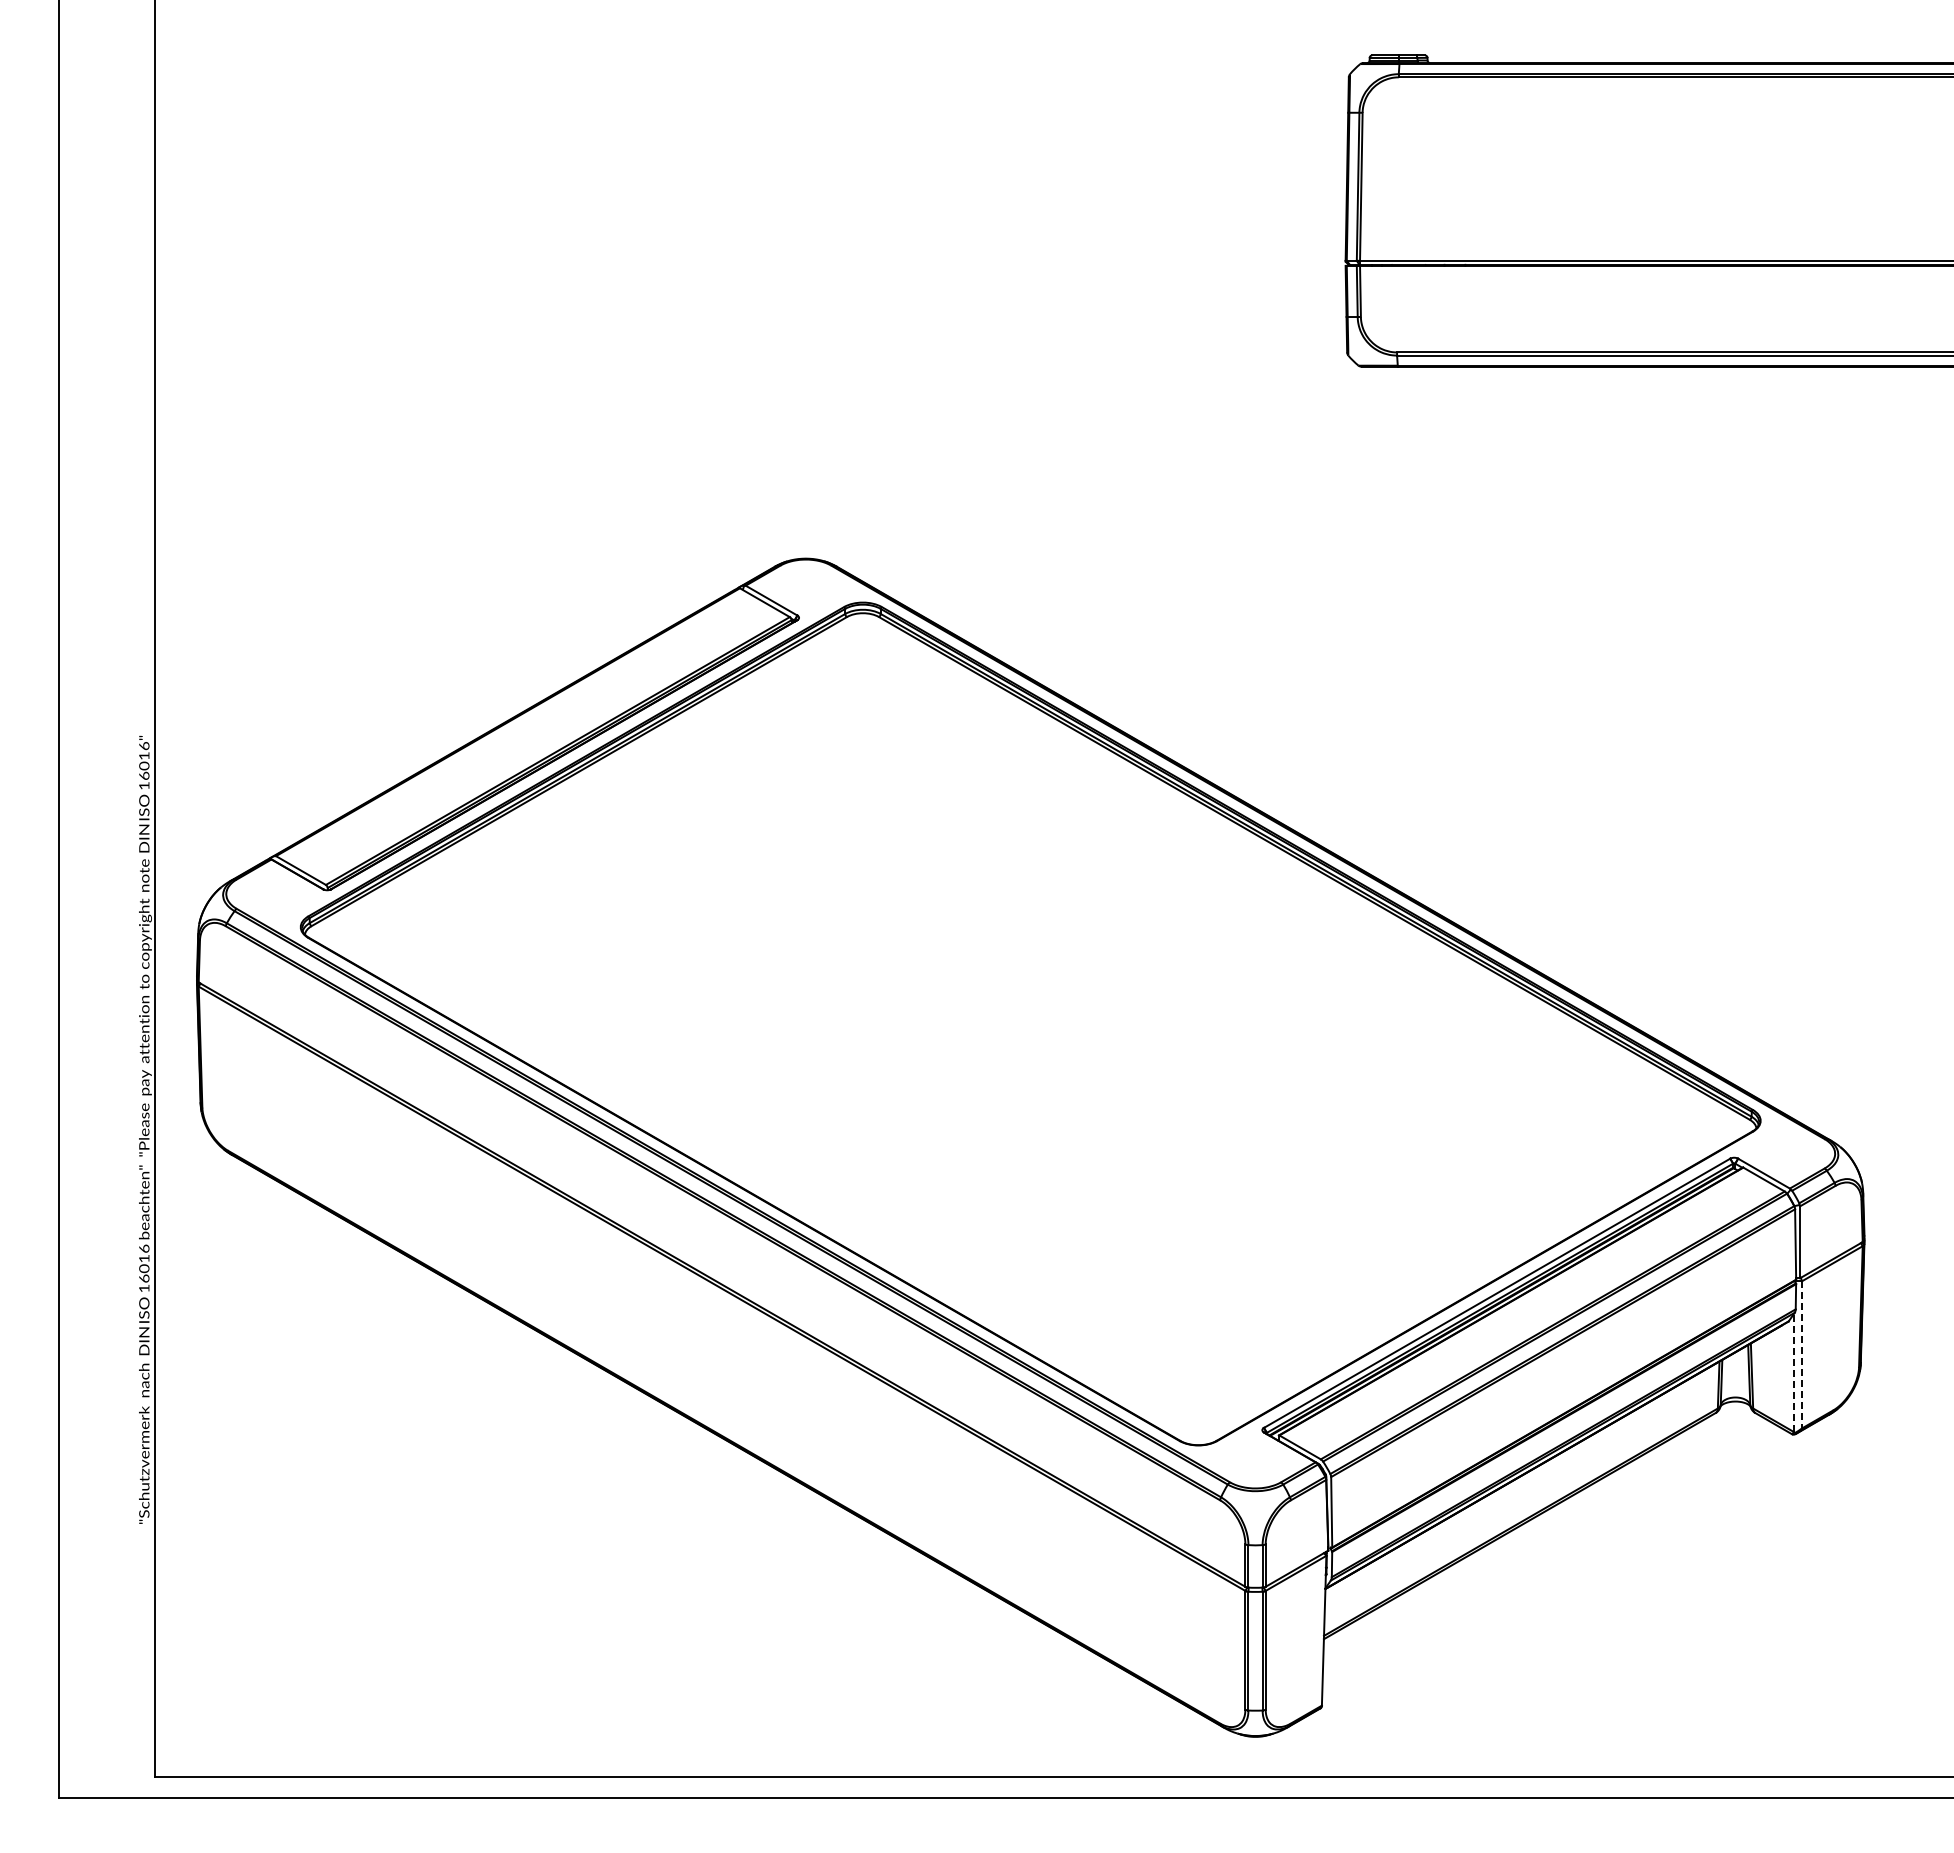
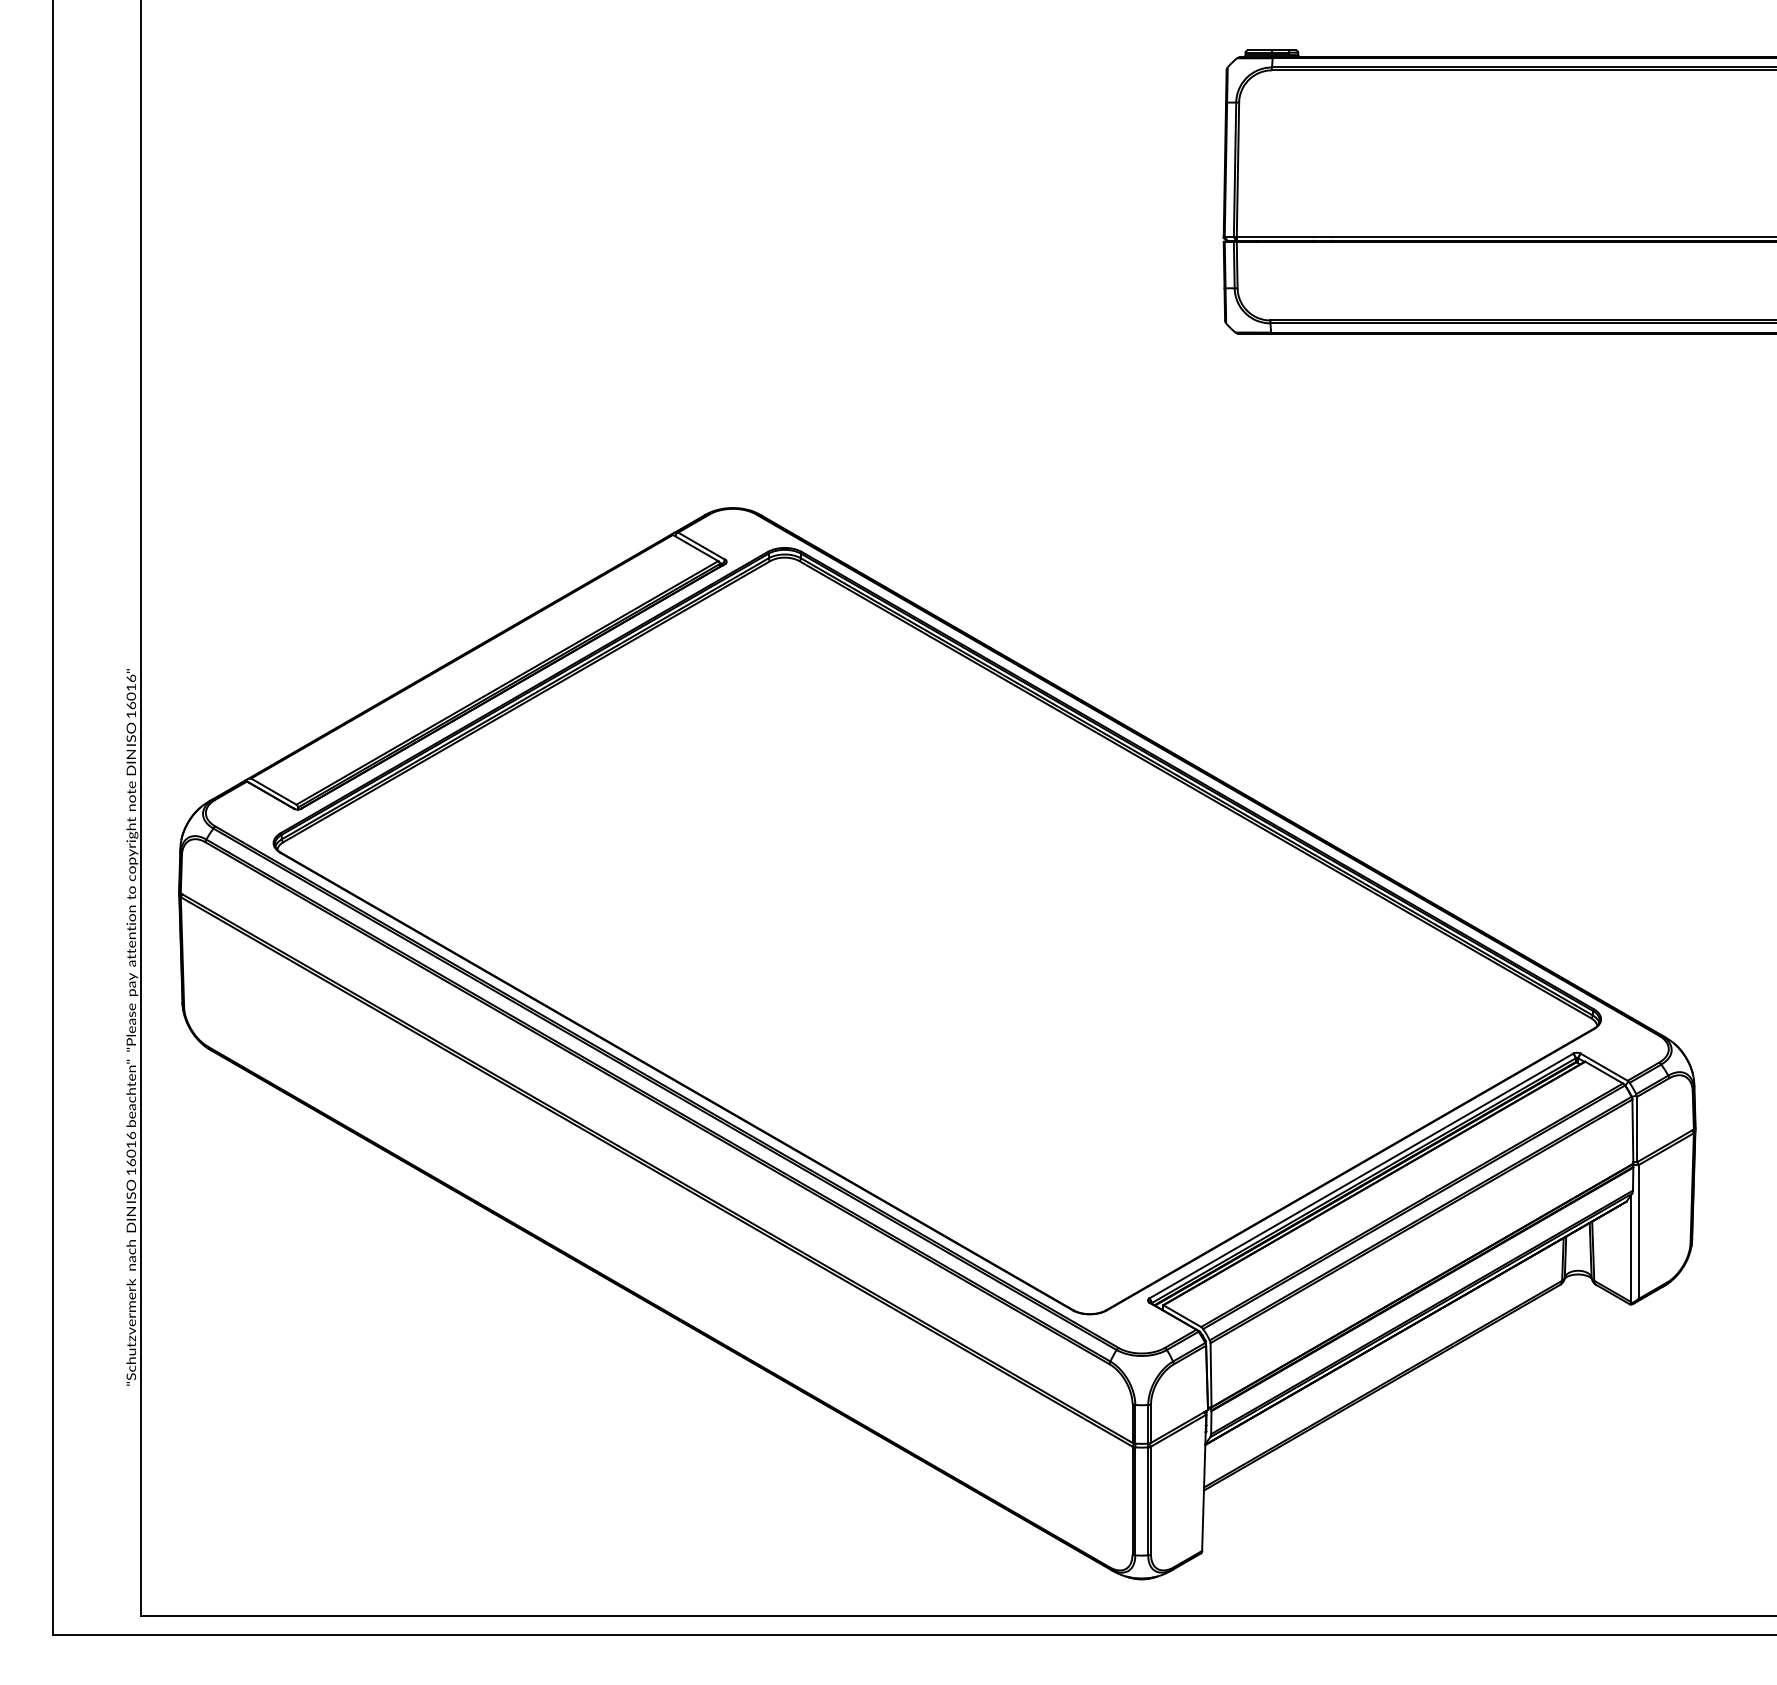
line: (1802, 1354) -> (1639, 1231), dashed -> solid
line: (1793, 1372) -> (1630, 1248), dashed -> solid

